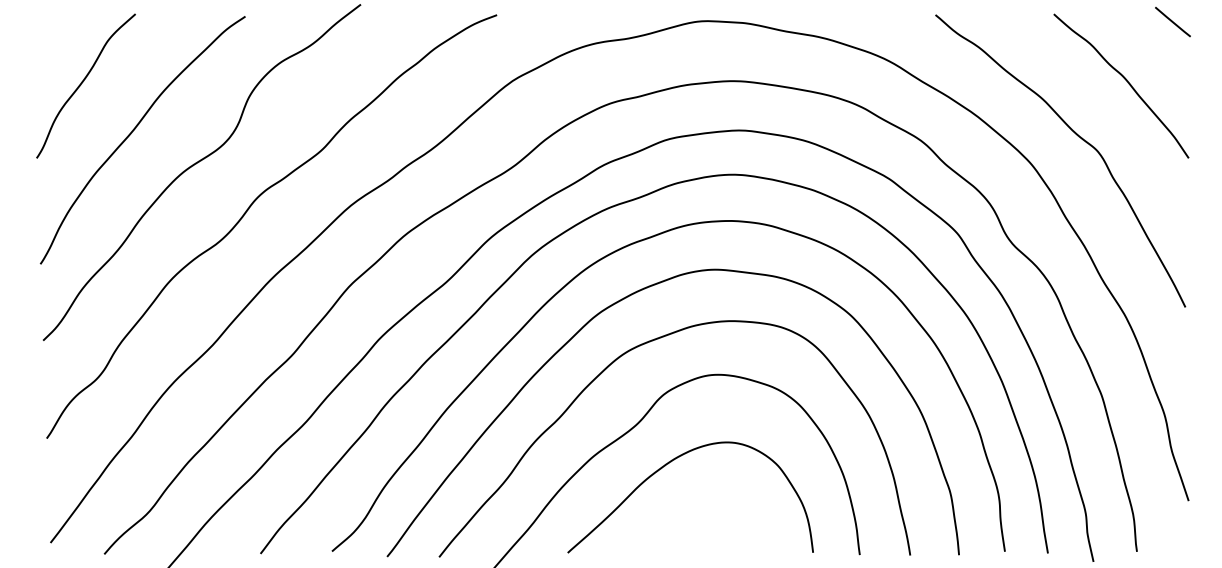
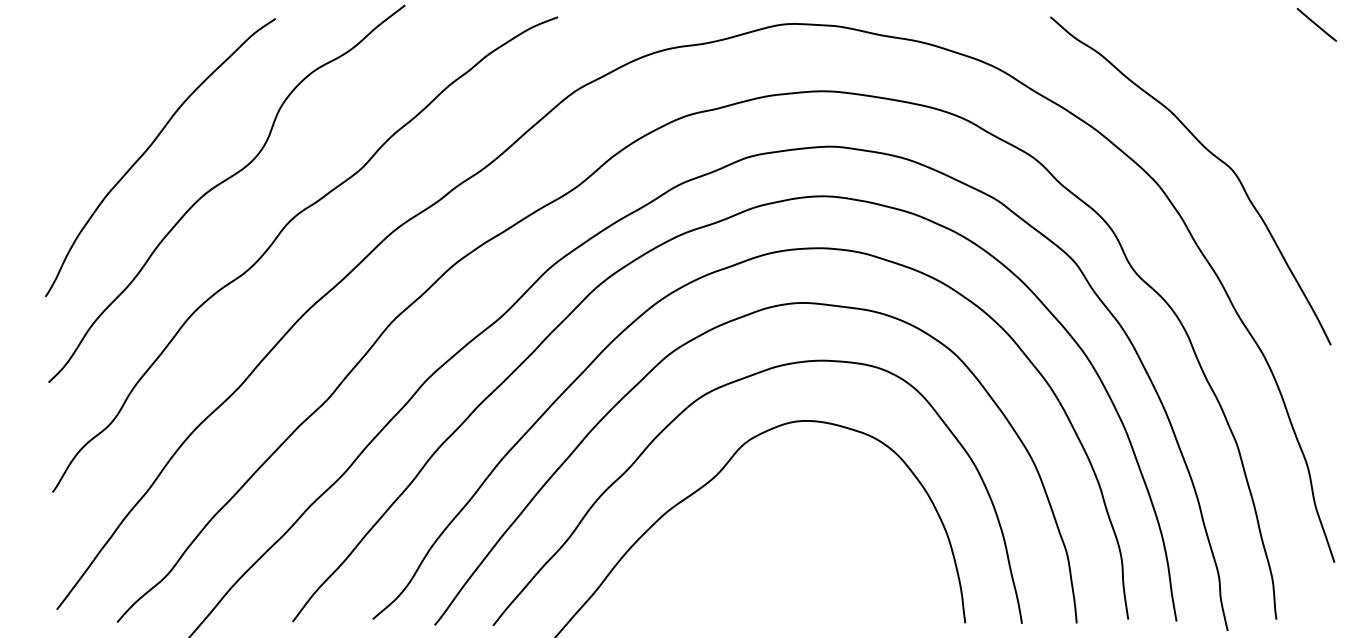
curve: (1125, 80) -> (1263, 90), removed
curve: (83, 82) -> (93, 92), removed
curve: (668, 464) -> (750, 521), removed

